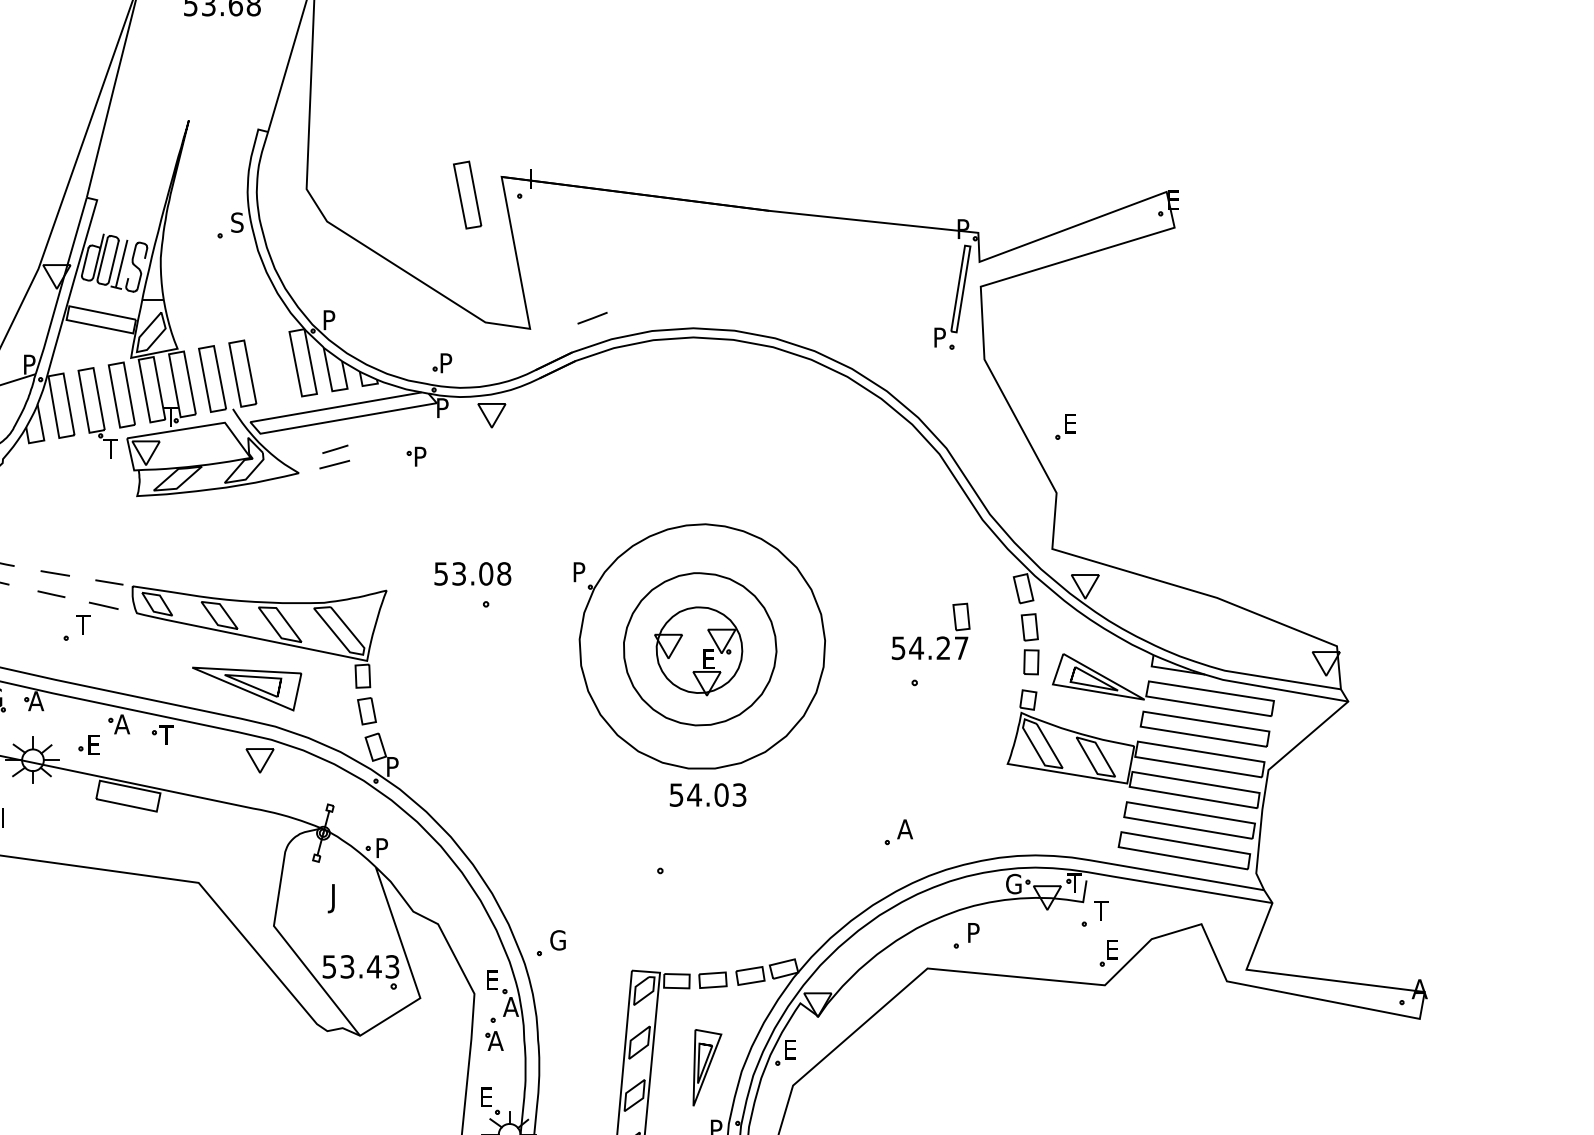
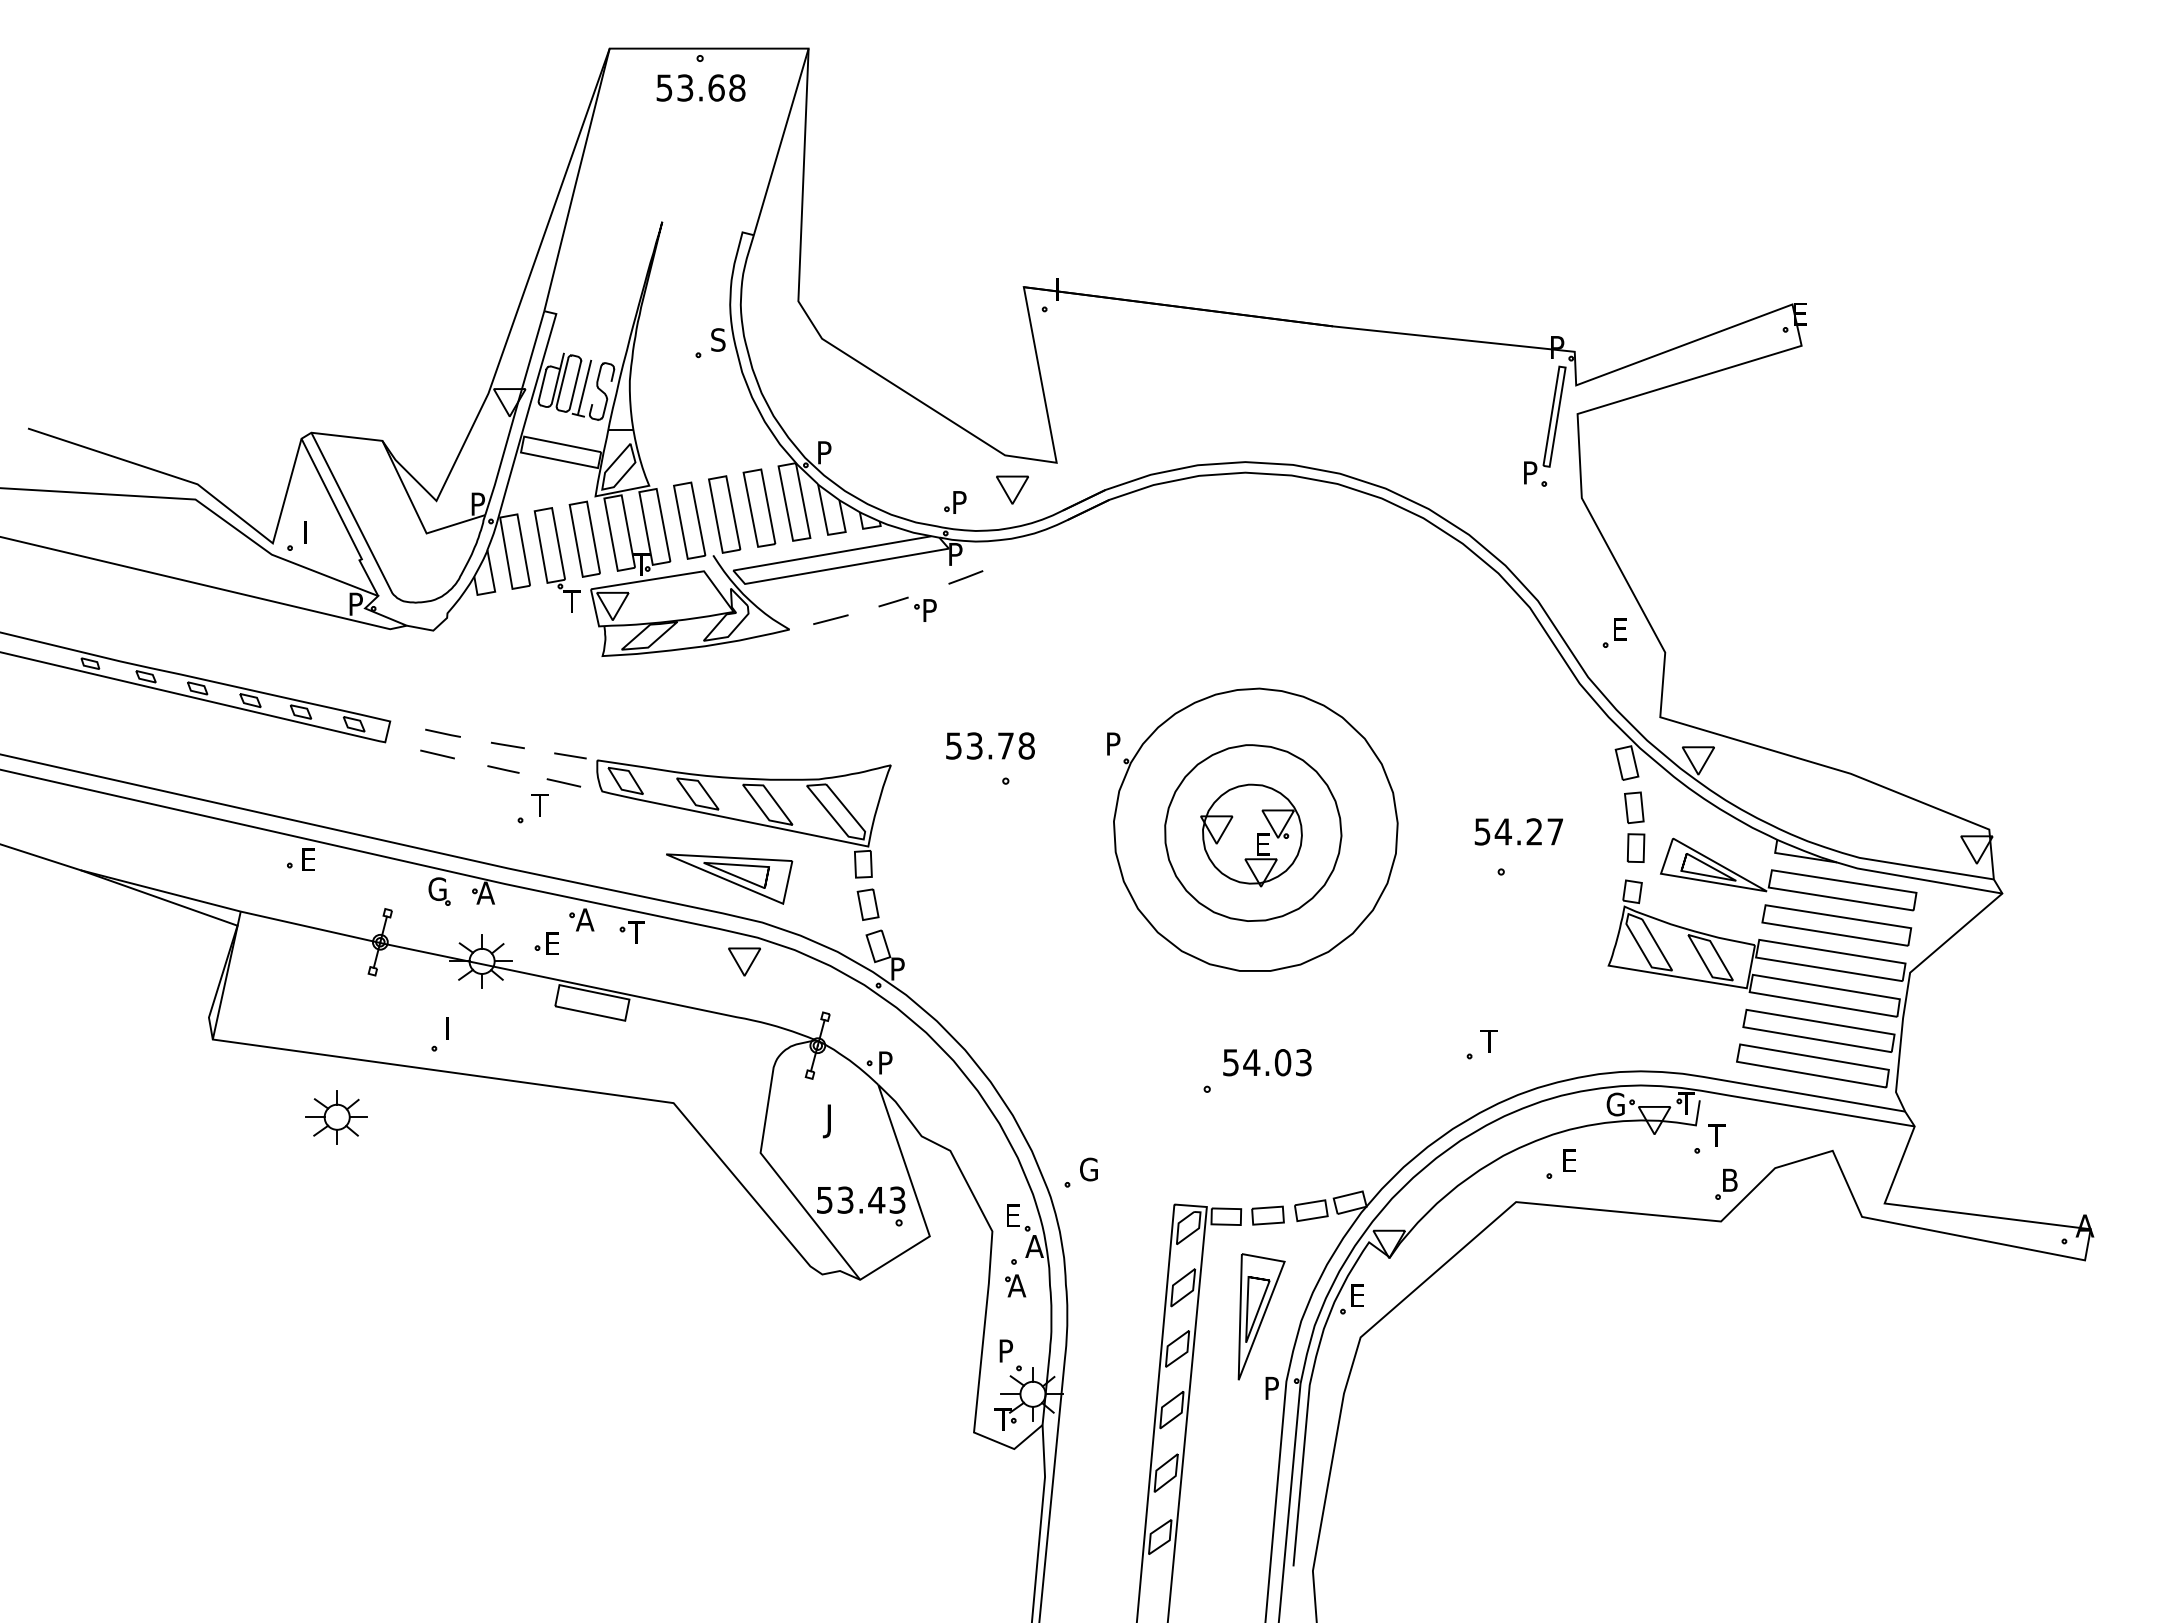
part: (467, 194) -> (759, 507), moved
line: (592, 318) -> (965, 577), moved
part: (491, 415) -> (1012, 489), moved
part: (1065, 426) -> (1614, 632), moved
line: (335, 448) -> (893, 601), moved
text: (485, 573) -> (1005, 745), 53.08 -> 53.78
part: (961, 616) -> (1555, 795), removed
text: (708, 794) -> (1267, 1062), moved
text: (904, 828) -> (1489, 1040), A -> T
text: (973, 932) -> (1569, 1160), P -> E
text: (1113, 948) -> (1730, 1179), E -> B
part: (707, 1067) -> (1261, 1316), size x1.43
text: (486, 1096) -> (1006, 1350), E -> P

